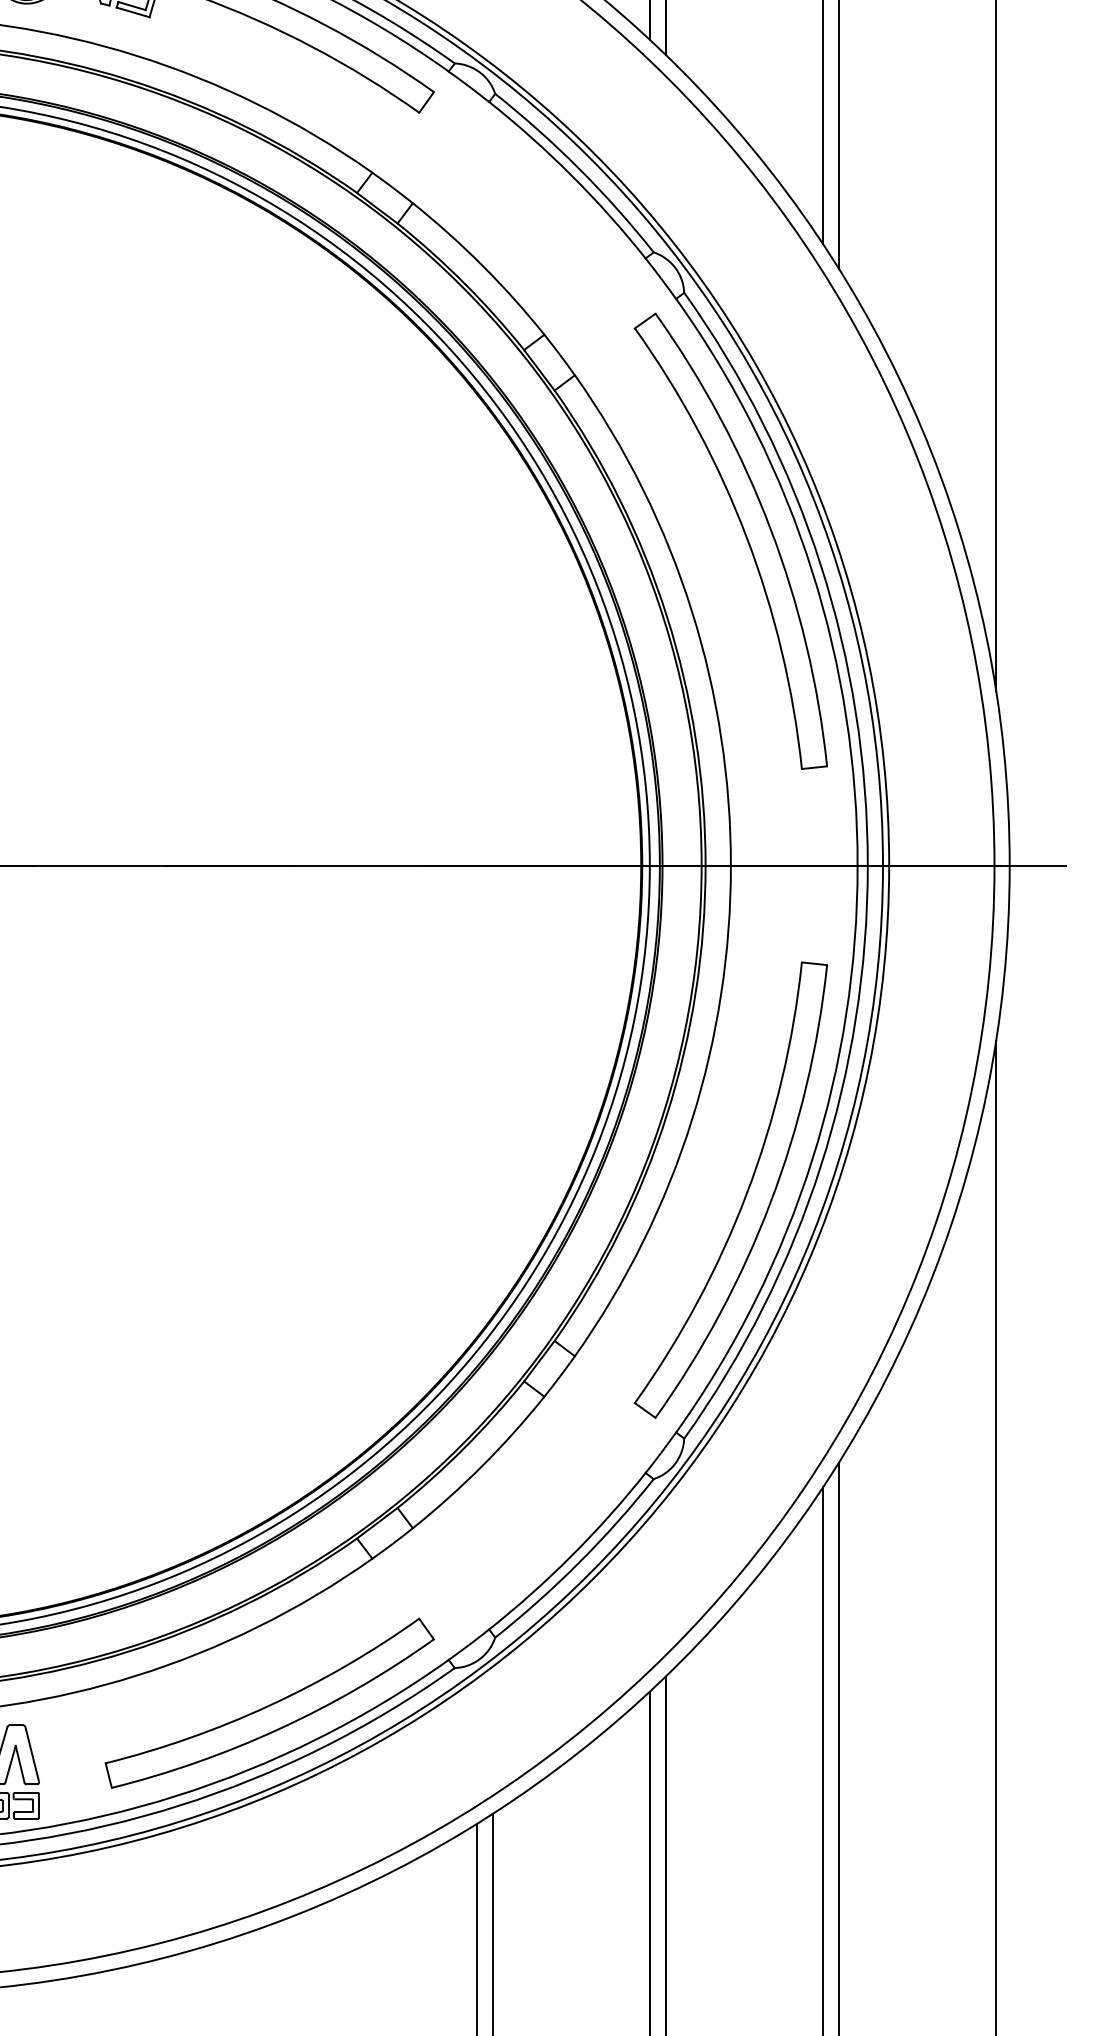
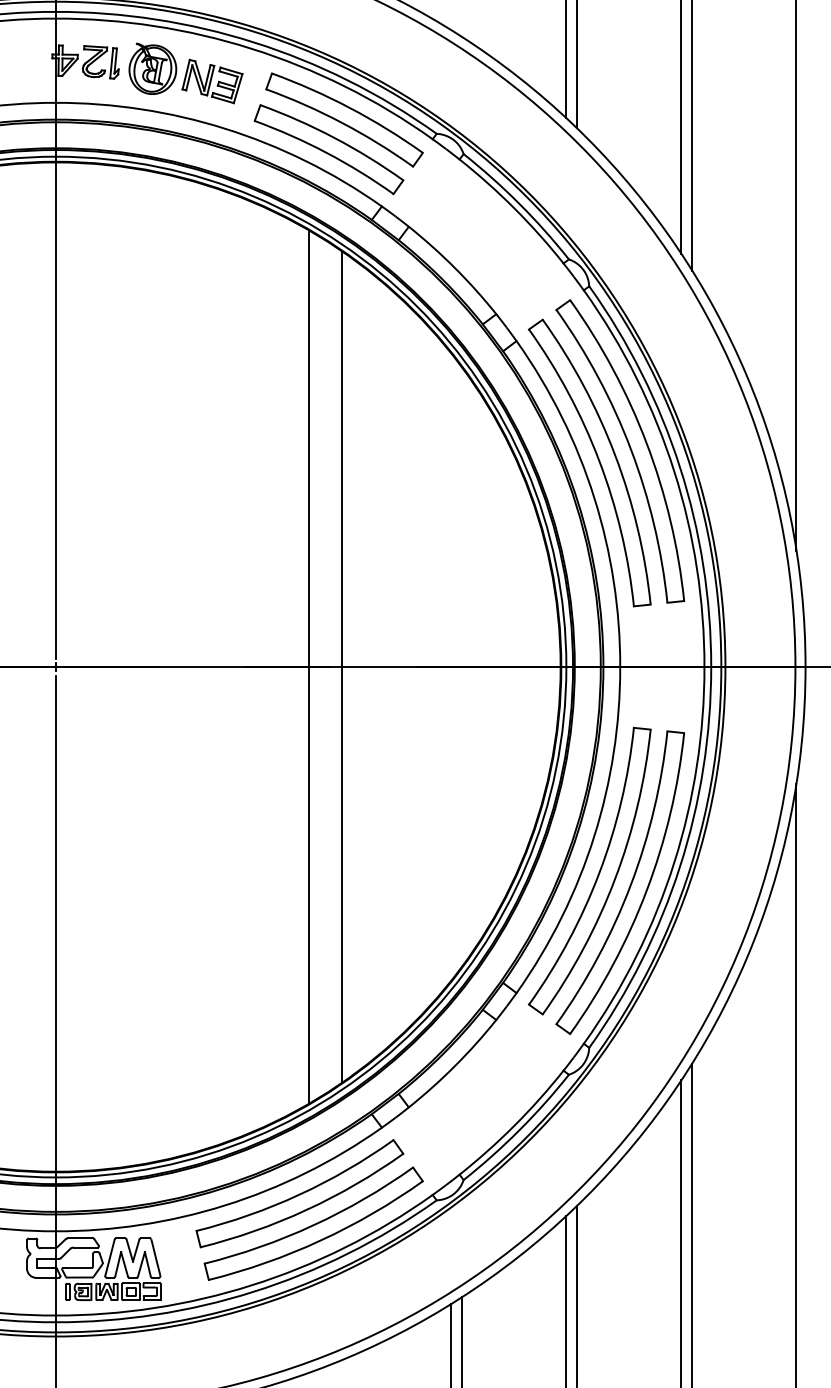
part: (291, 86) -> (328, 149), added
part: (696, 553) -> (597, 459), added
line: (261, 864) -> (308, 666), added
line: (313, 864) -> (342, 666), added
part: (696, 1177) -> (597, 874), added
part: (248, 1657) -> (299, 1193), added

